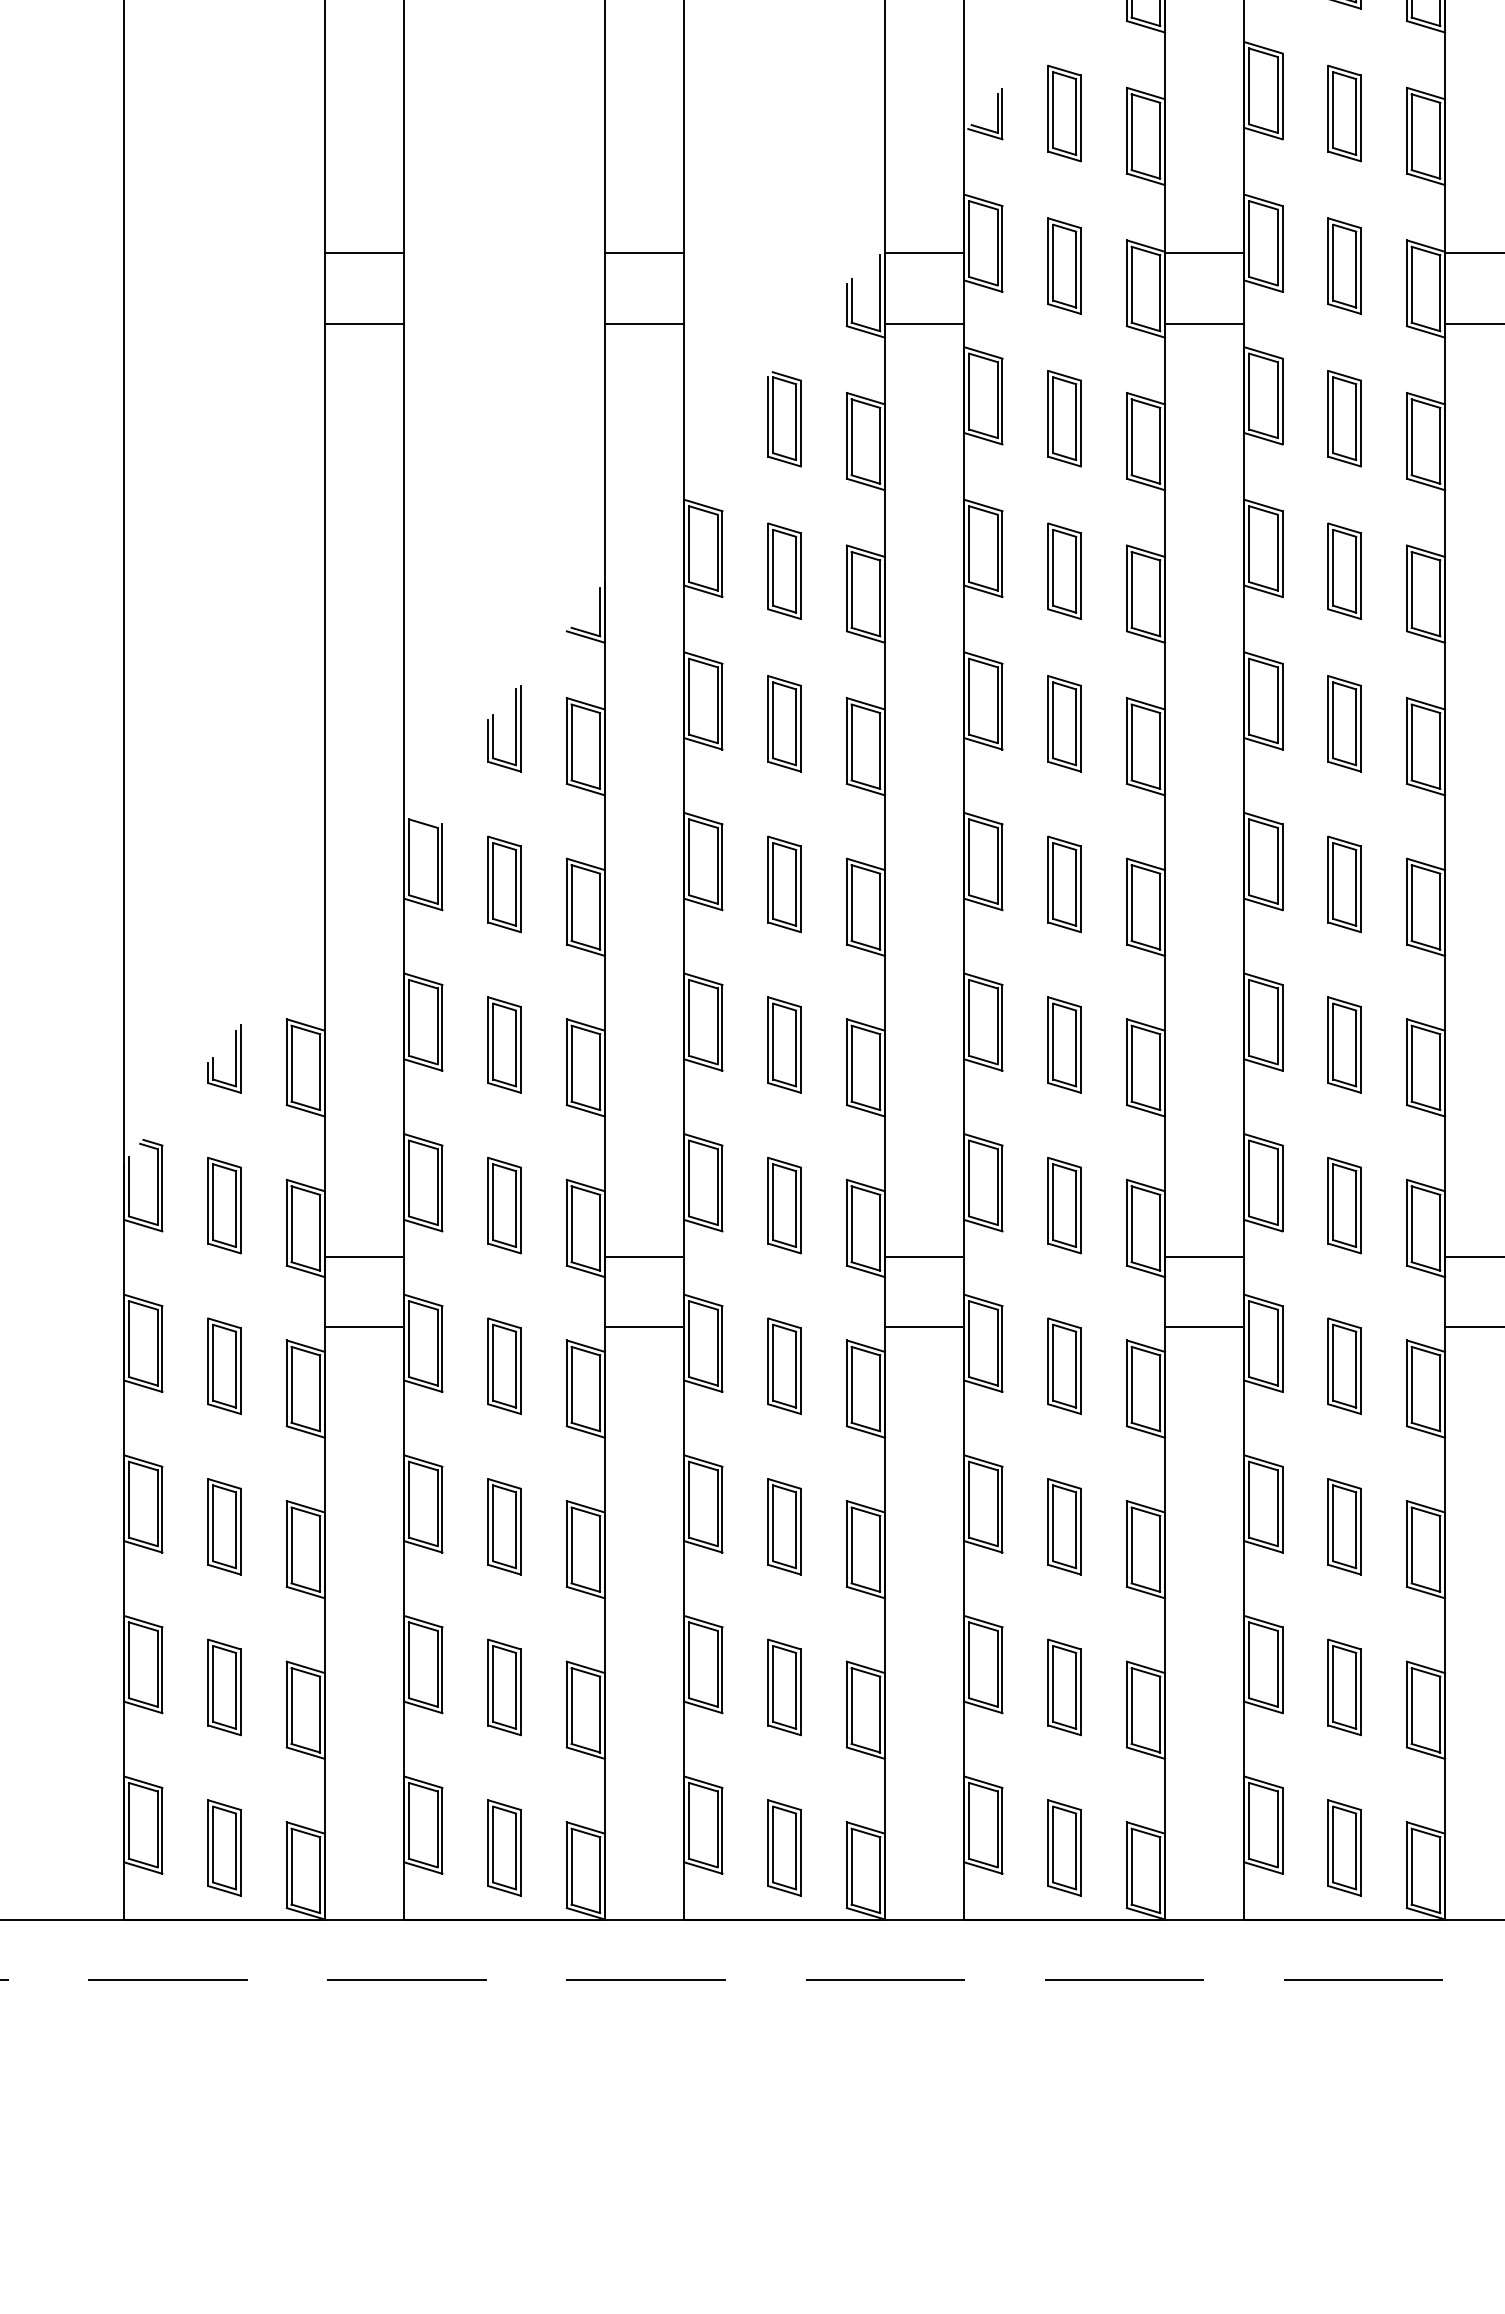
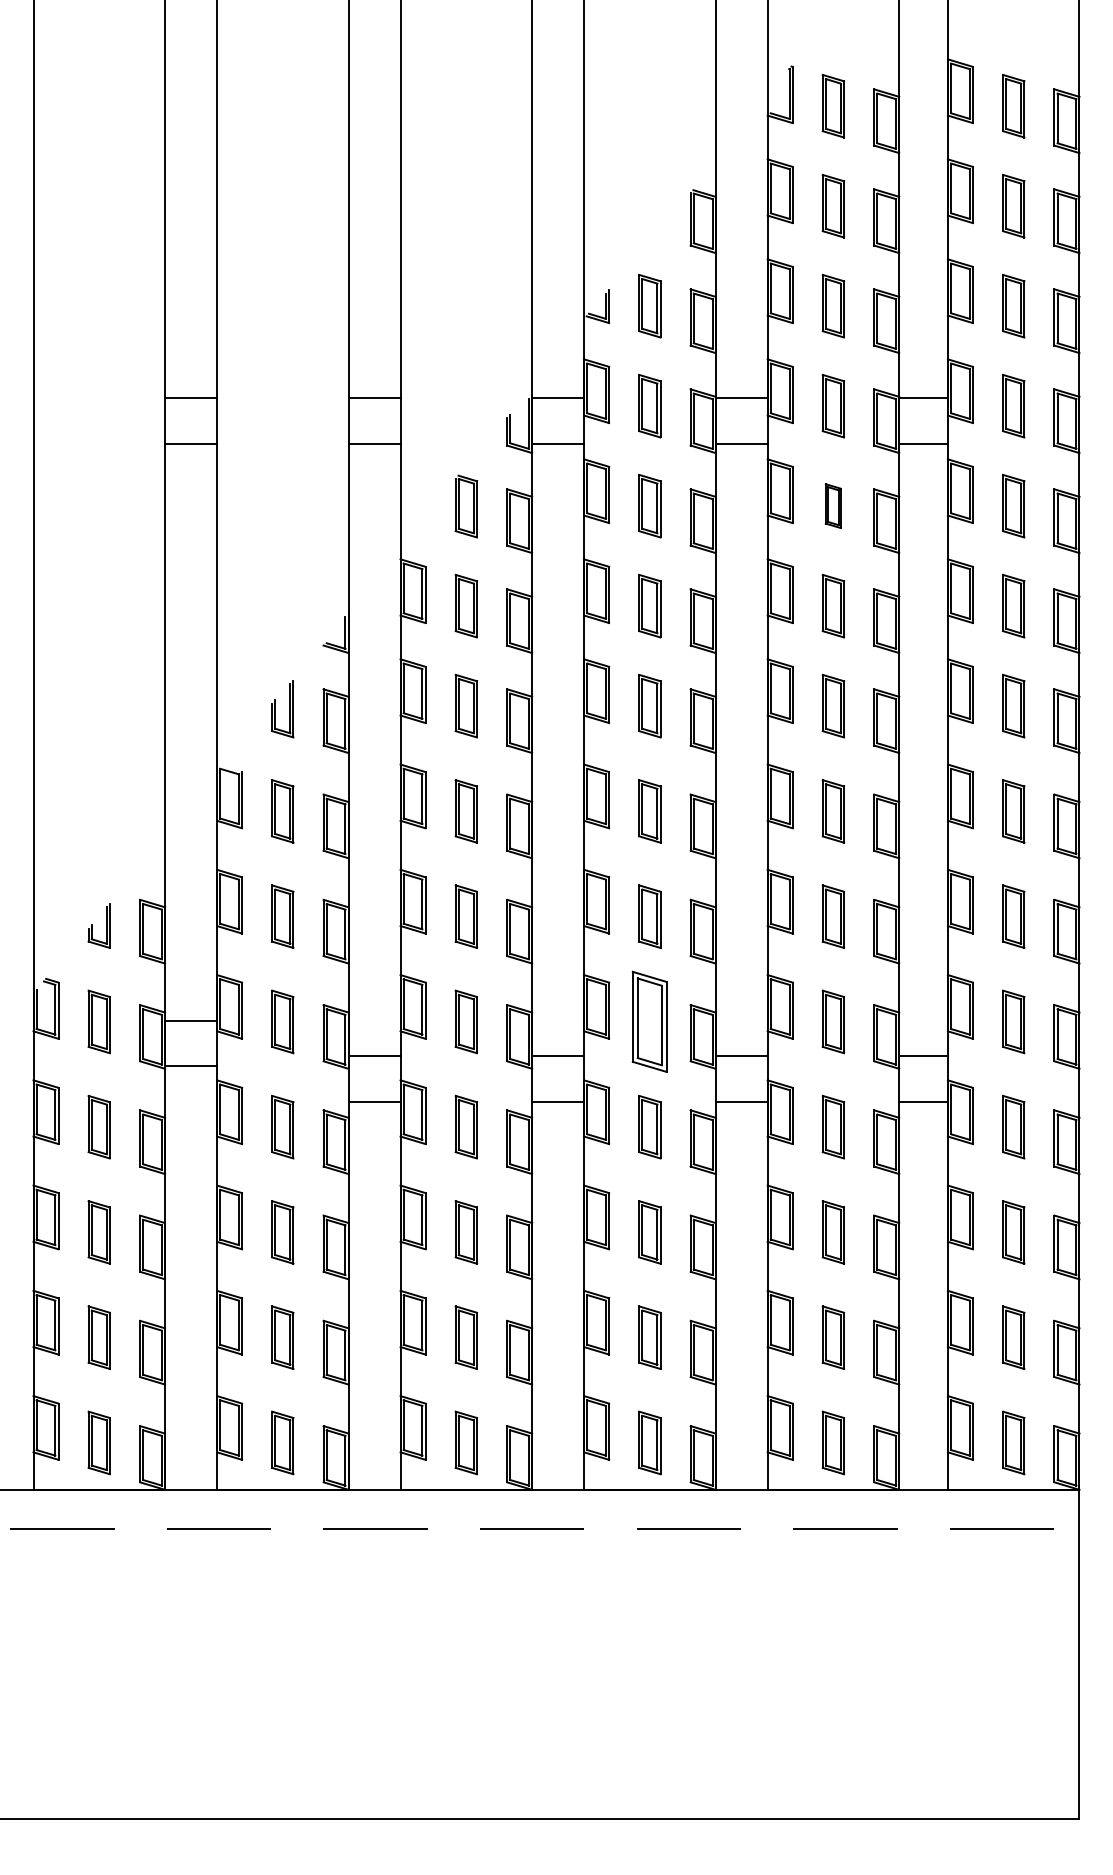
part: (1343, 417) -> (832, 505), size x0.7
part: (1064, 1204) -> (649, 1021), size x1.6
line: (365, 1256) -> (191, 1020), moved
line: (365, 1327) -> (191, 1065), moved

